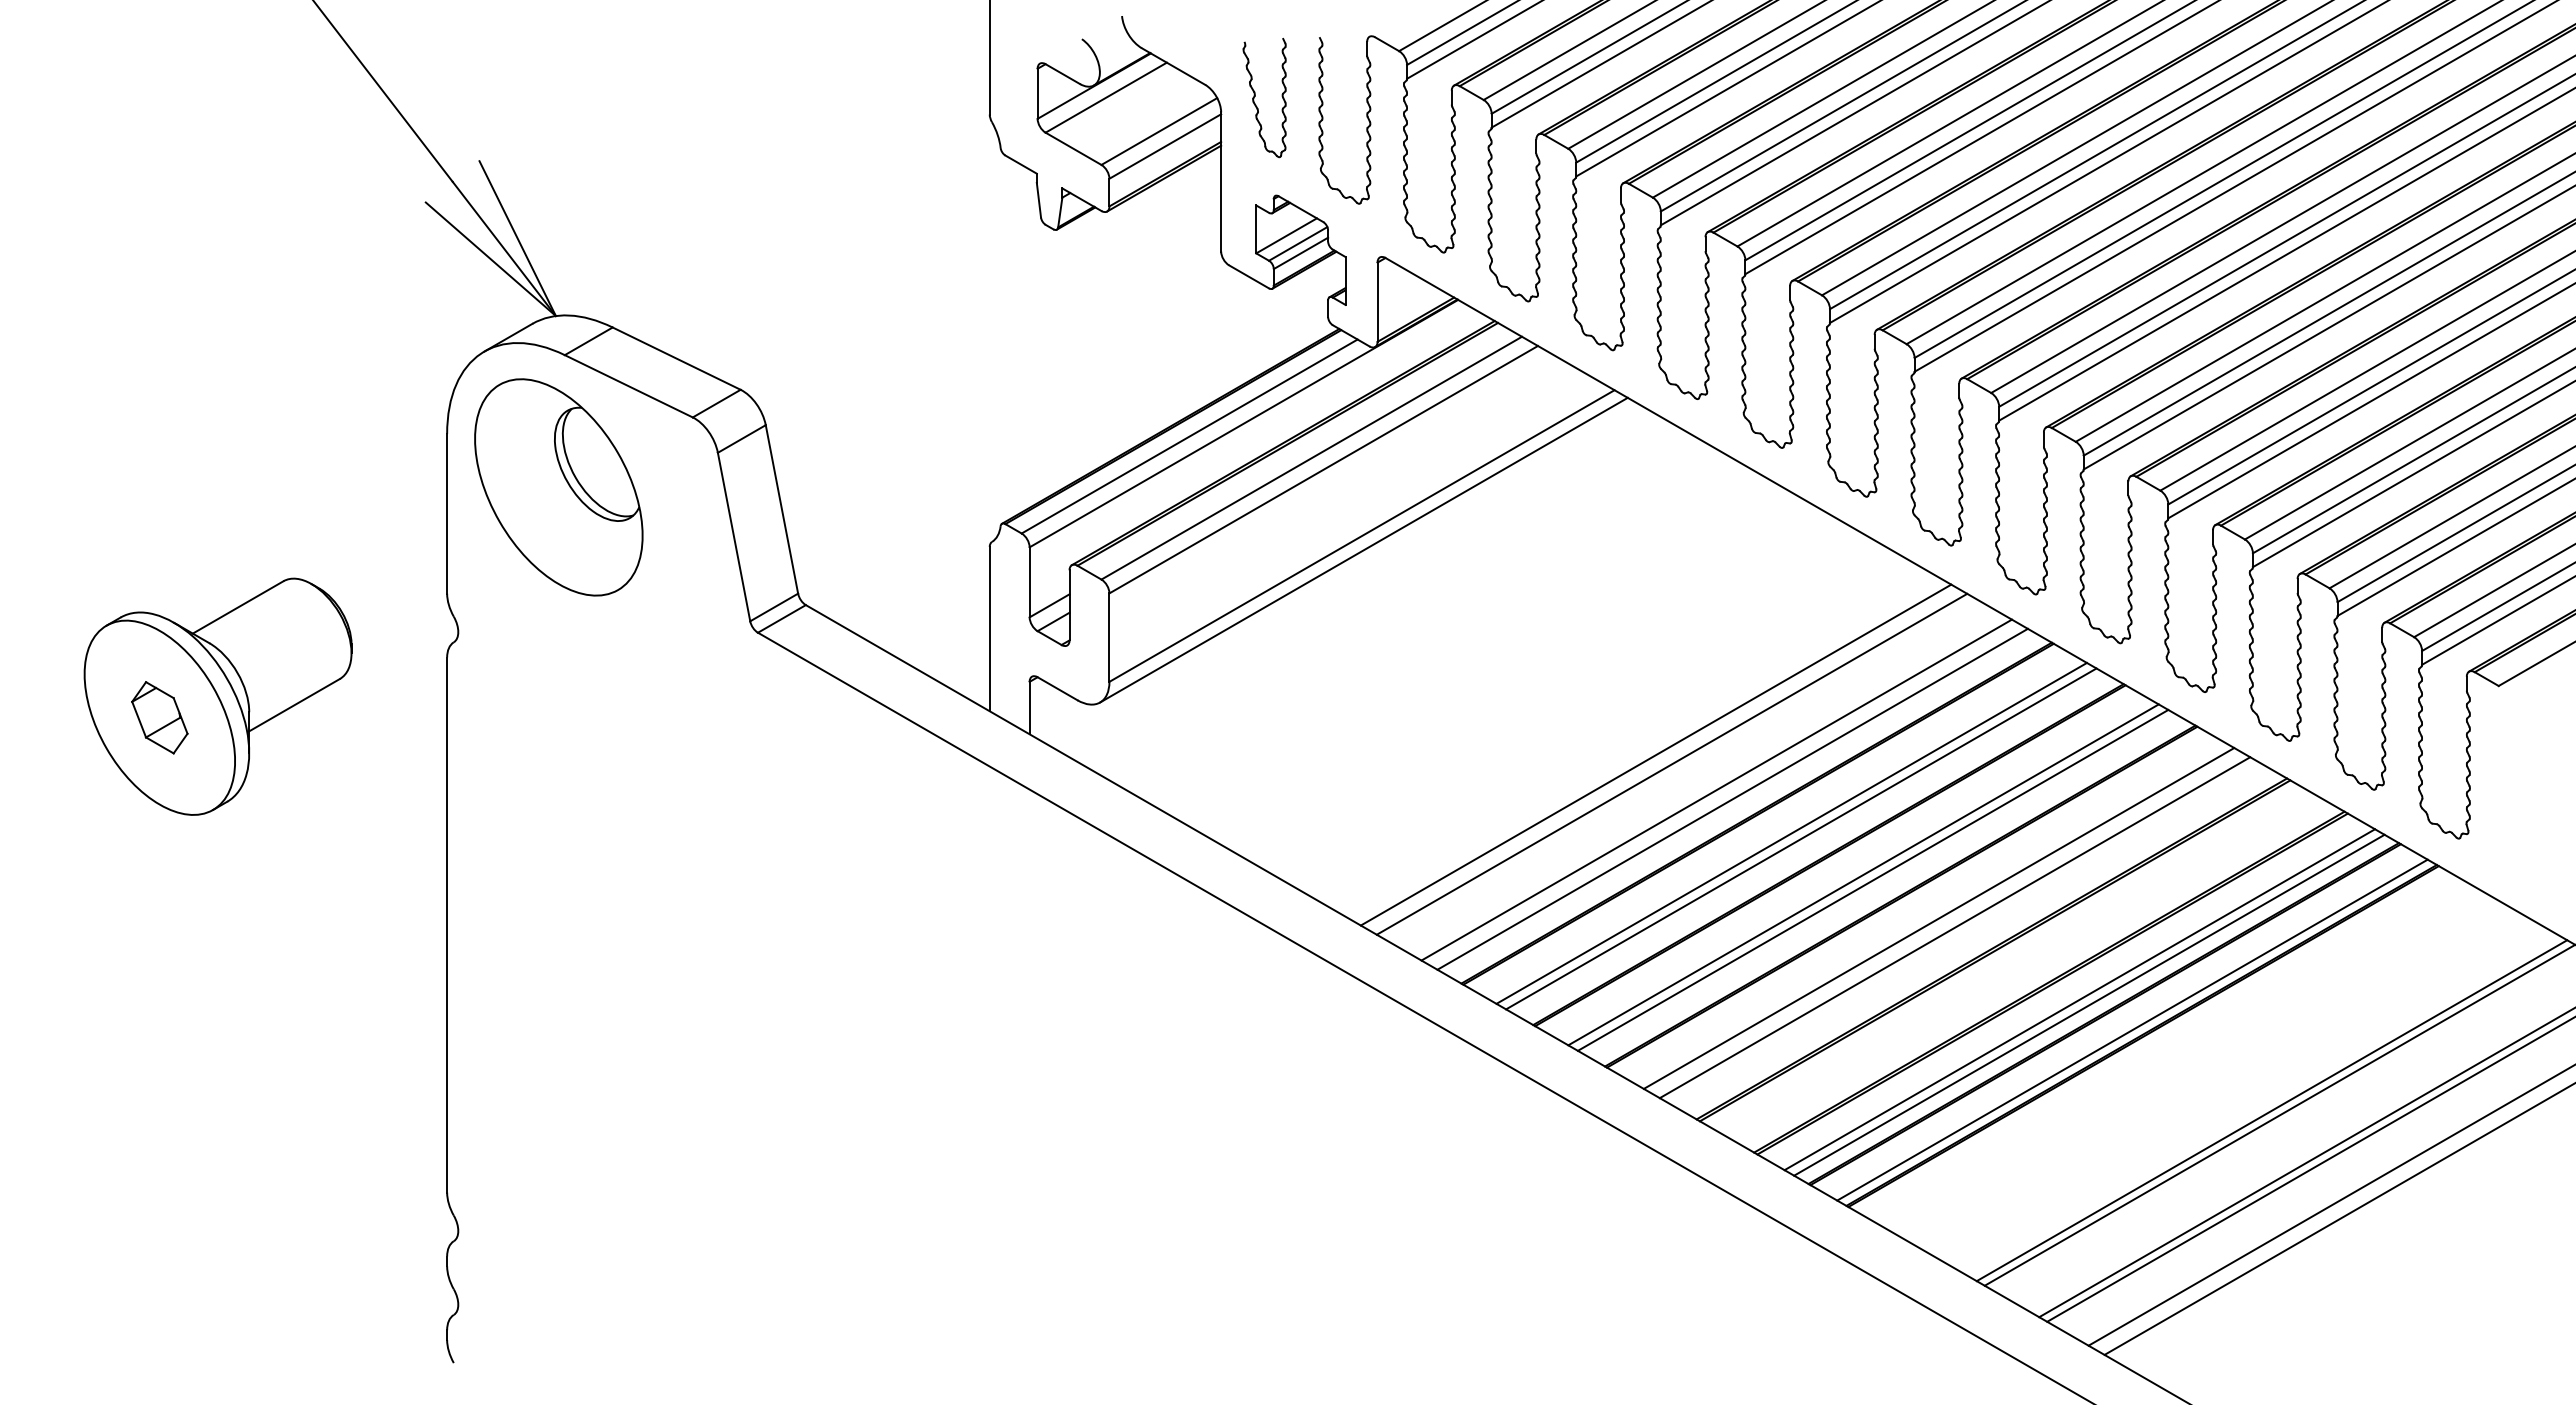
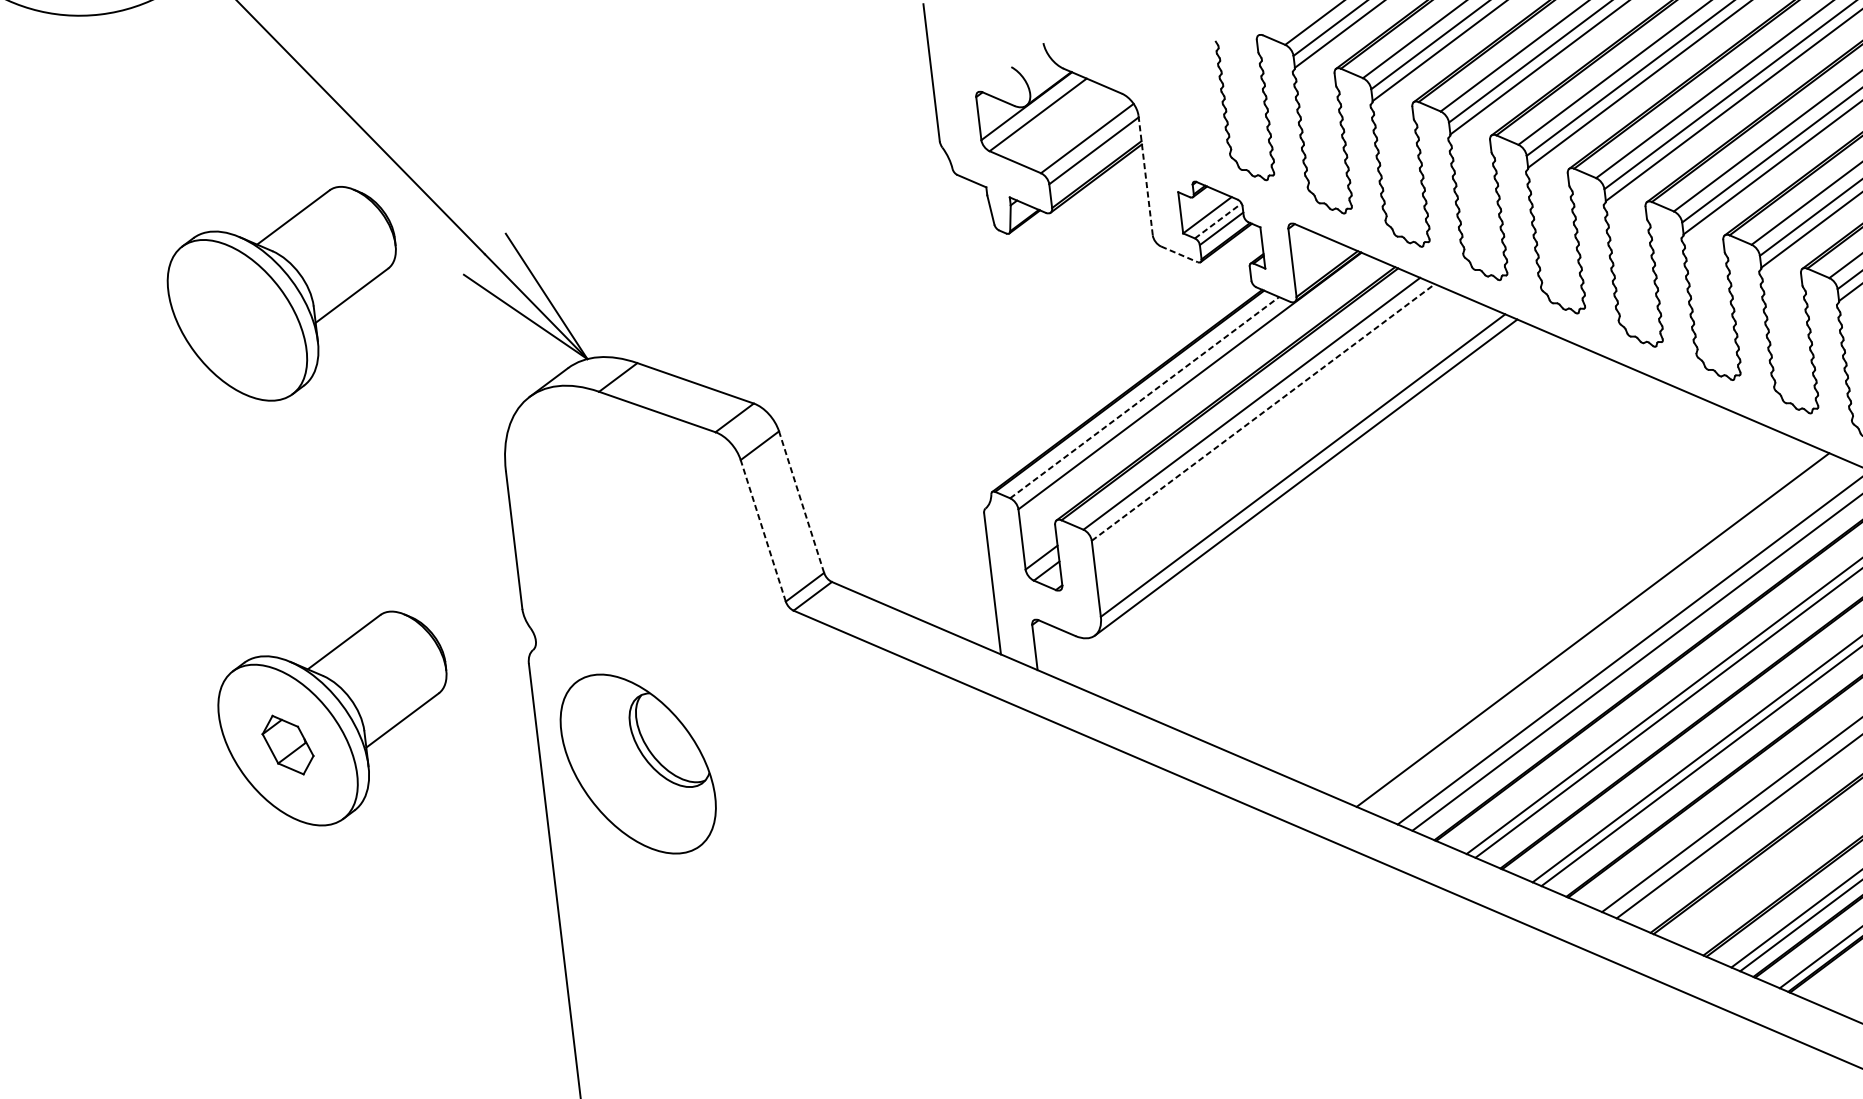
part: (1255, 96) -> (1166, 98), removed
line: (1221, 182) -> (1146, 176), solid -> dashed
part: (217, 202) -> (284, 296), added
line: (1298, 243) -> (1218, 220), solid -> dashed
line: (1249, 277) -> (1179, 254), solid -> dashed
line: (1189, 436) -> (1144, 397), solid -> dashed
line: (1324, 469) -> (1263, 412), solid -> dashed
part: (558, 487) -> (637, 764), moved
line: (781, 509) -> (801, 502), solid -> dashed
line: (734, 537) -> (763, 531), solid -> dashed
line: (1655, 754) -> (1577, 623), removed

